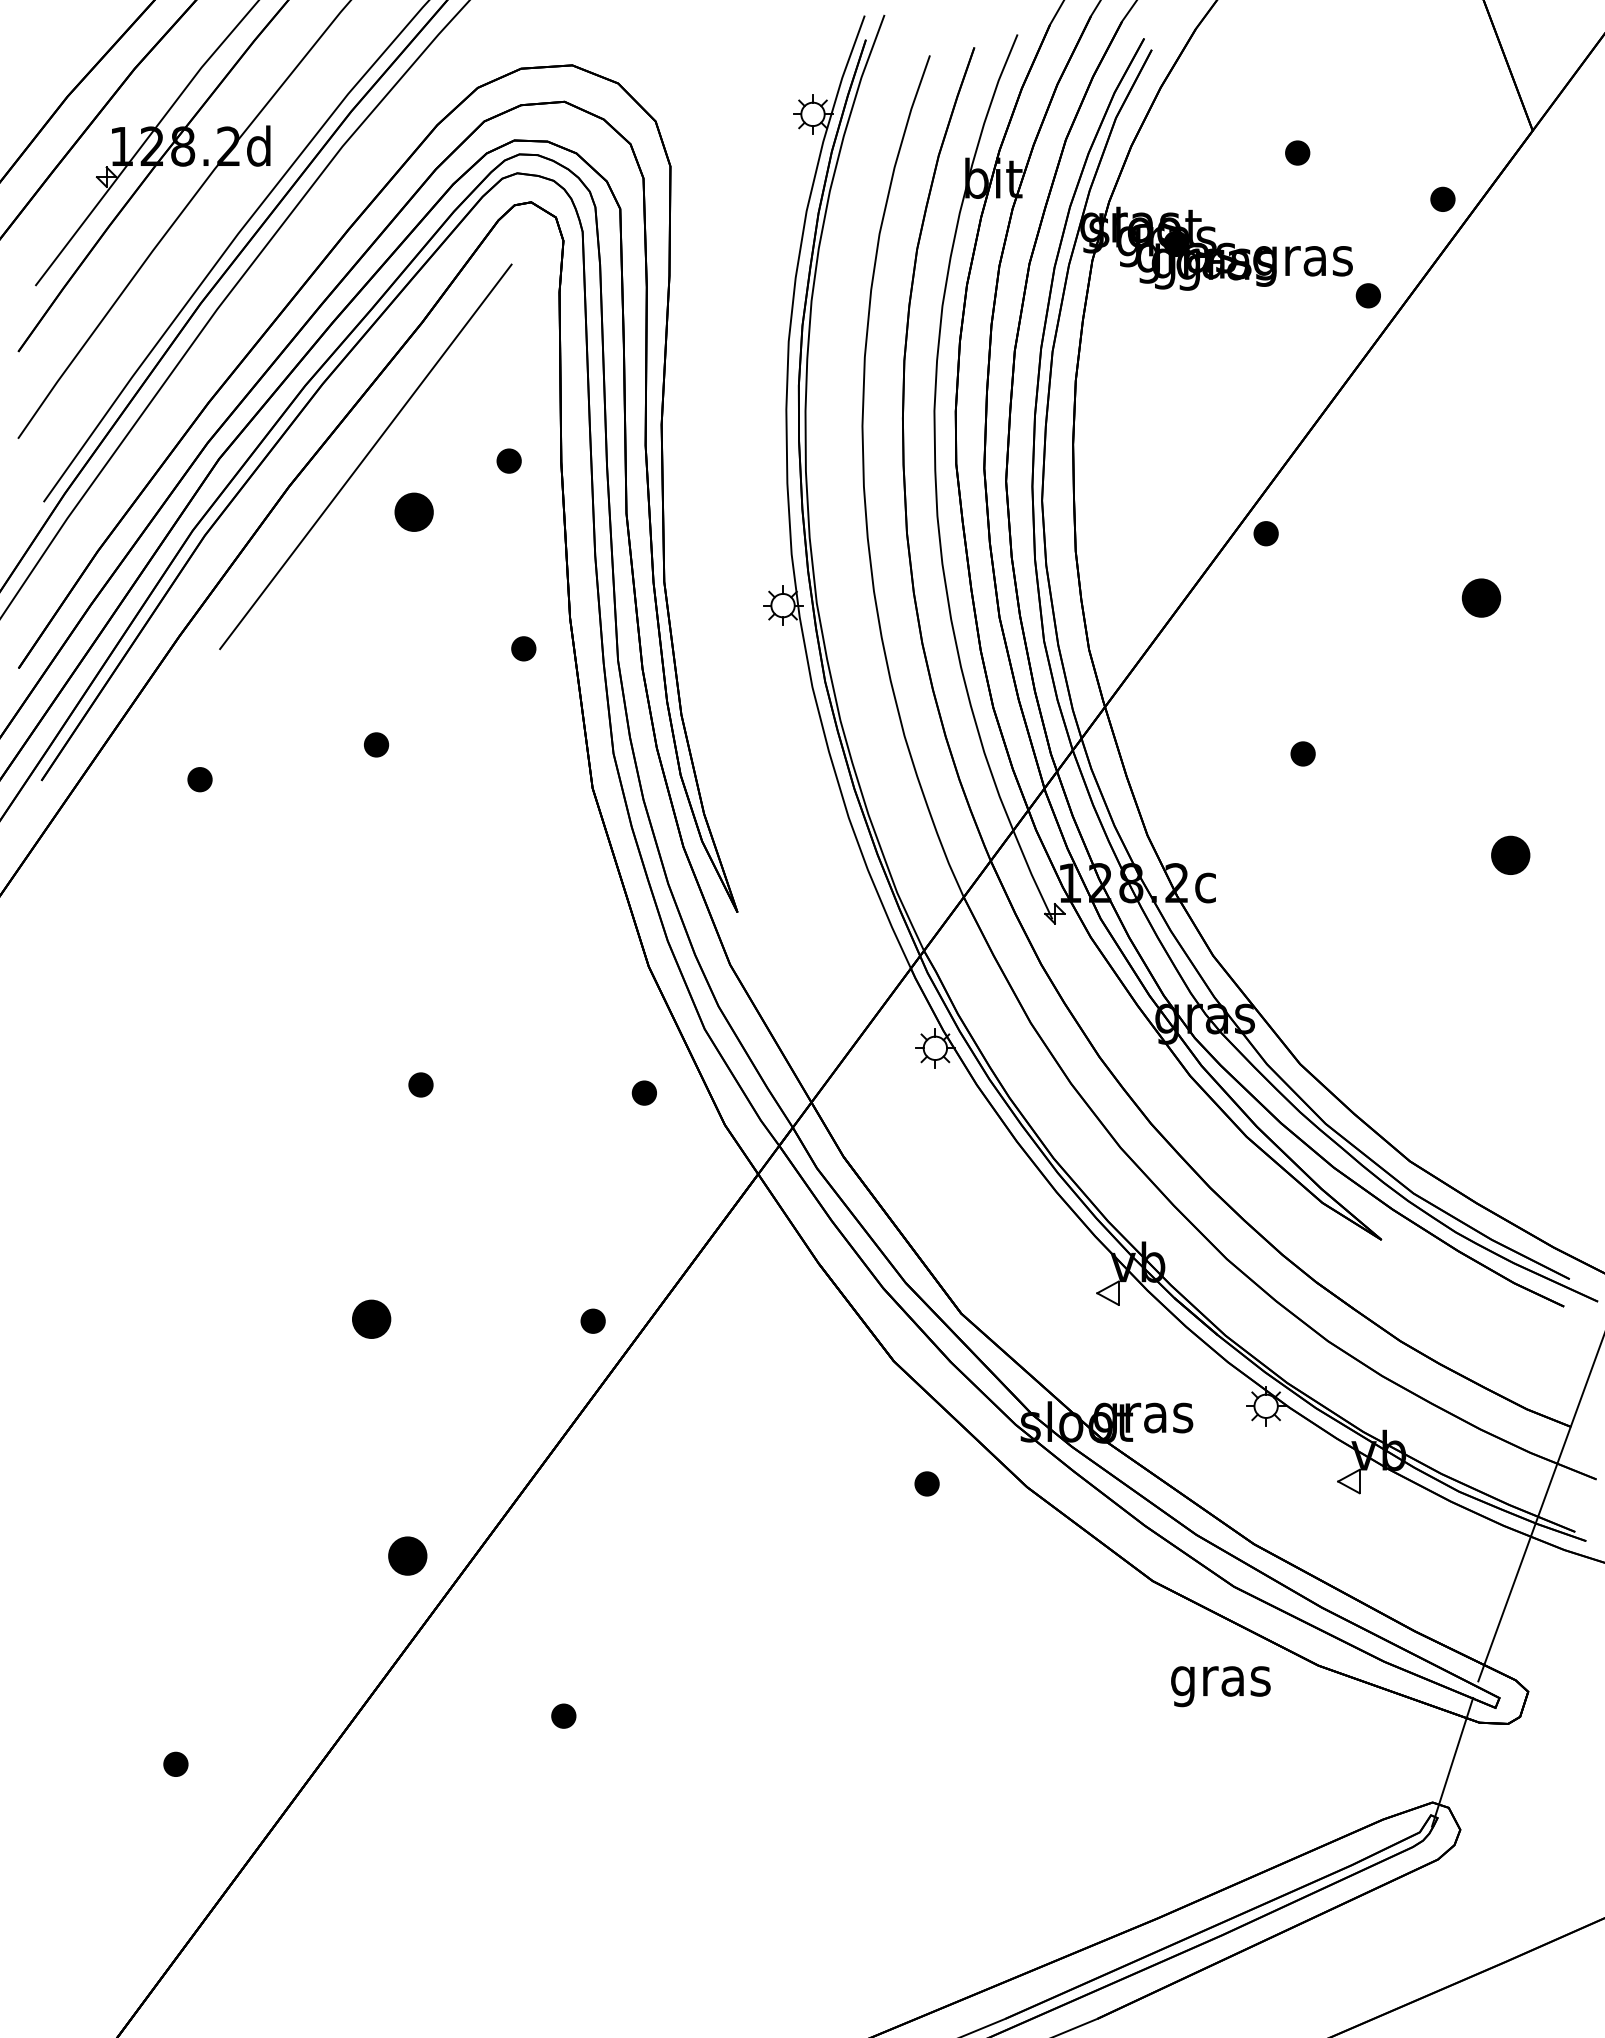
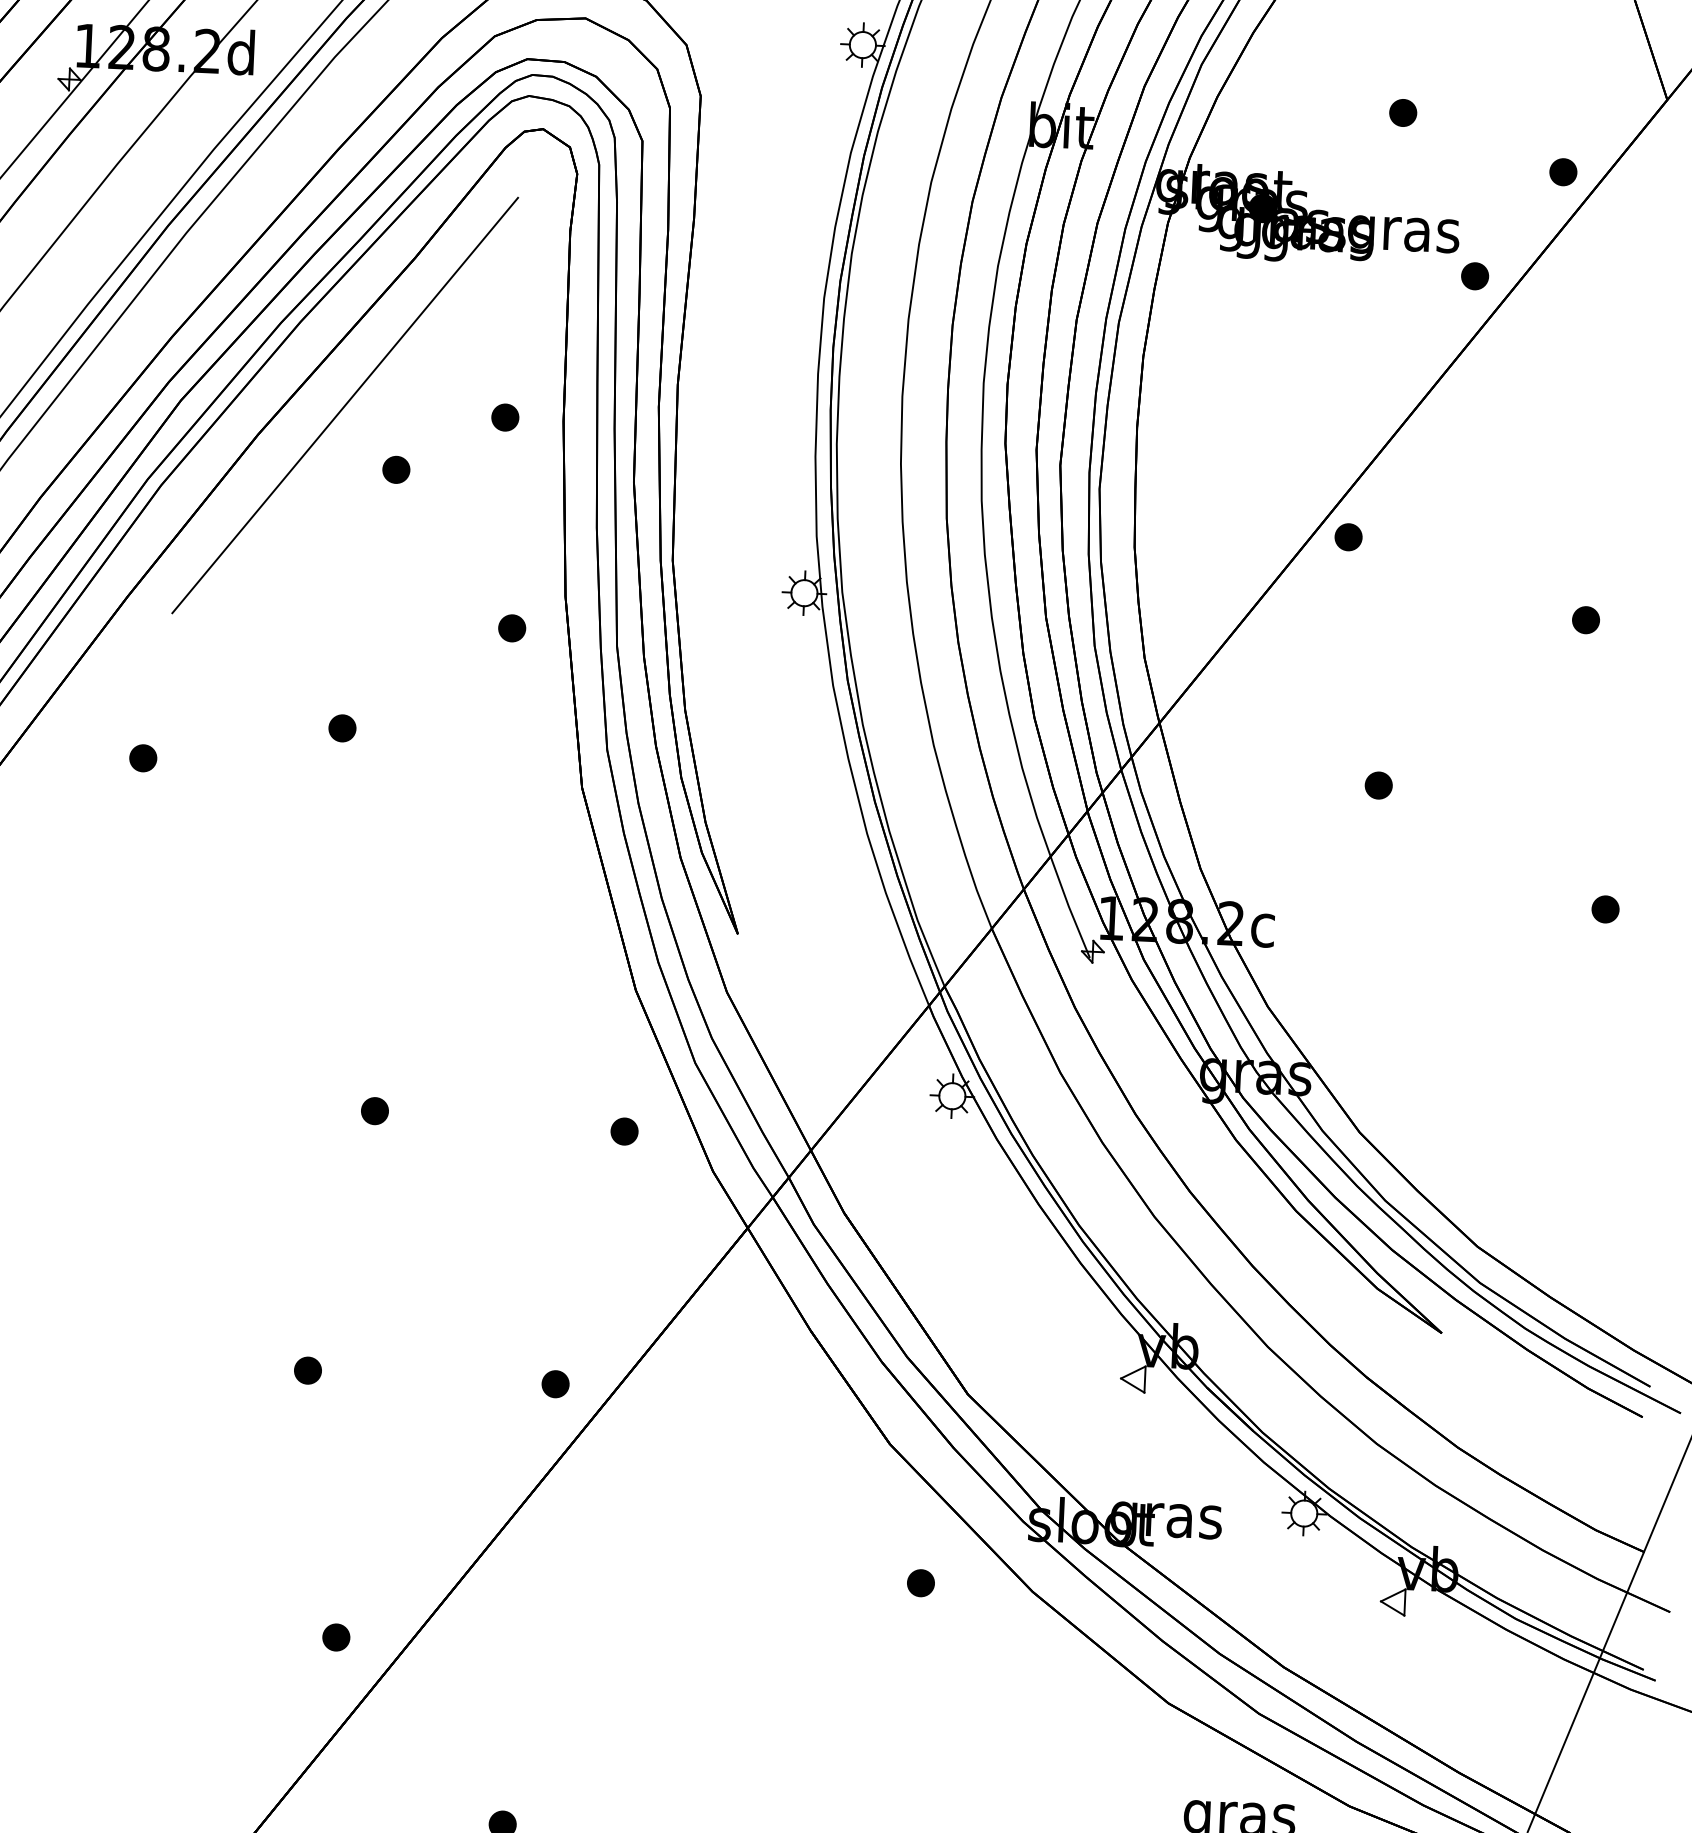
part: (413, 511) -> (395, 469), size x0.62
part: (1480, 597) -> (1585, 619), size x0.62
part: (1509, 854) -> (1604, 908), size x0.62
part: (371, 1318) -> (307, 1369), size x0.62
part: (407, 1555) -> (335, 1636), size x0.62

